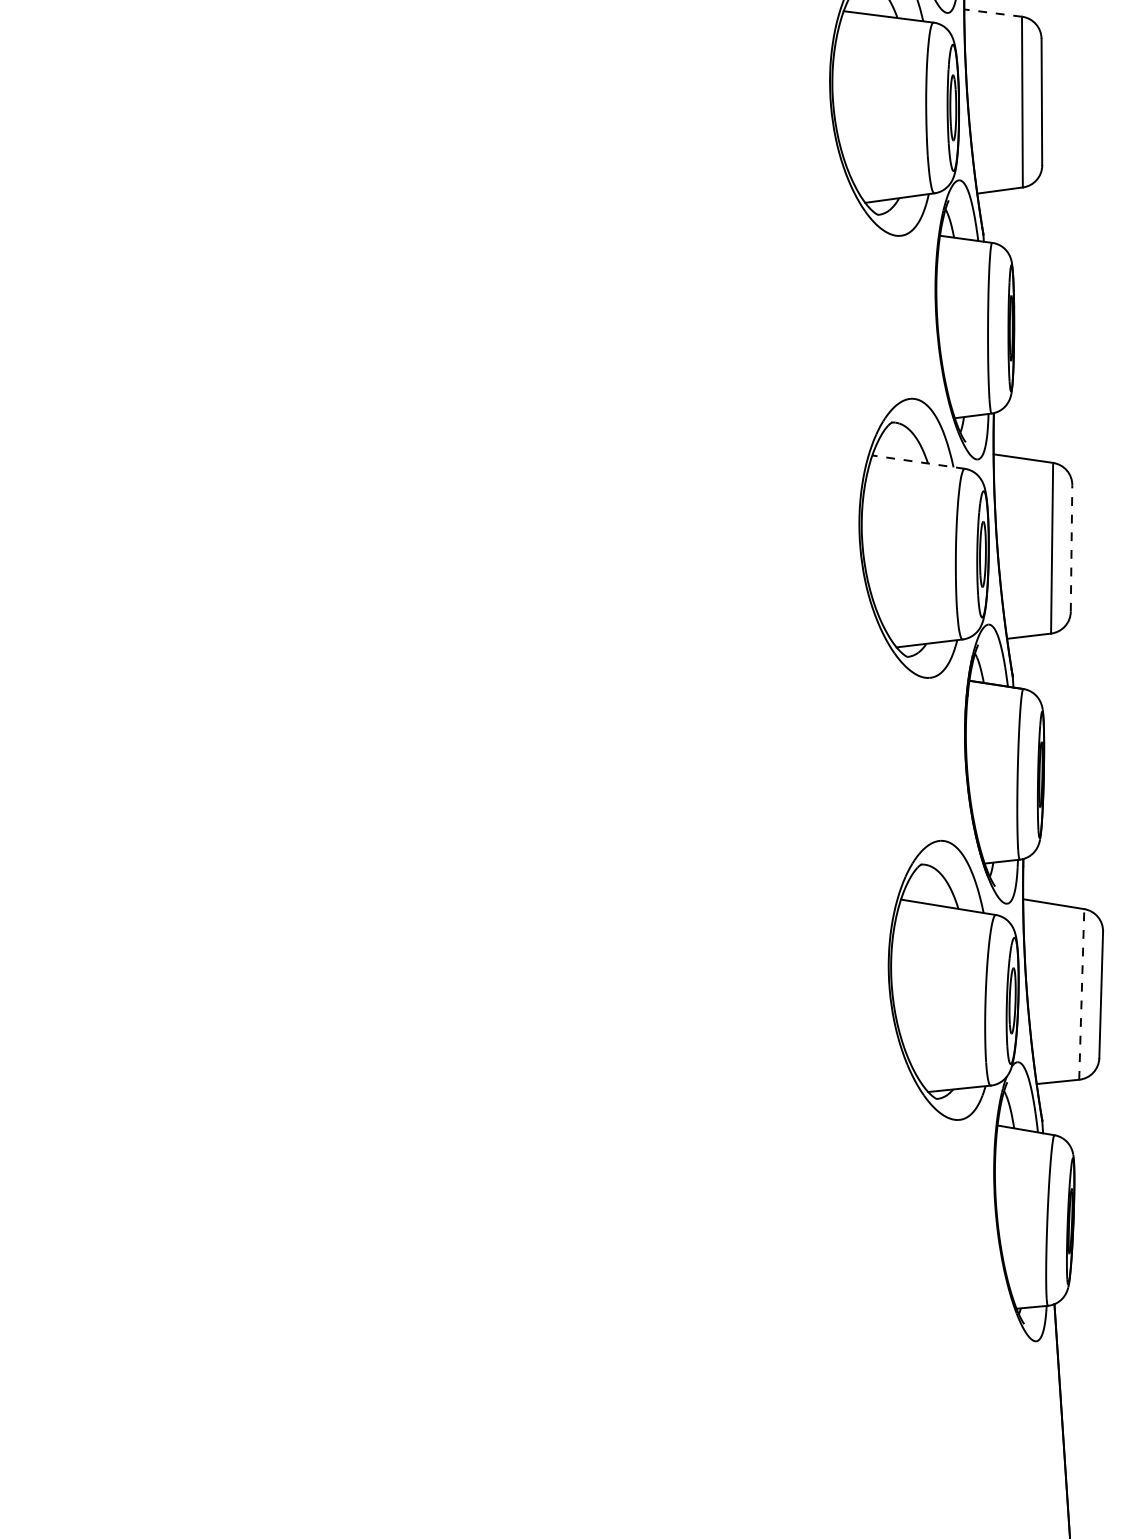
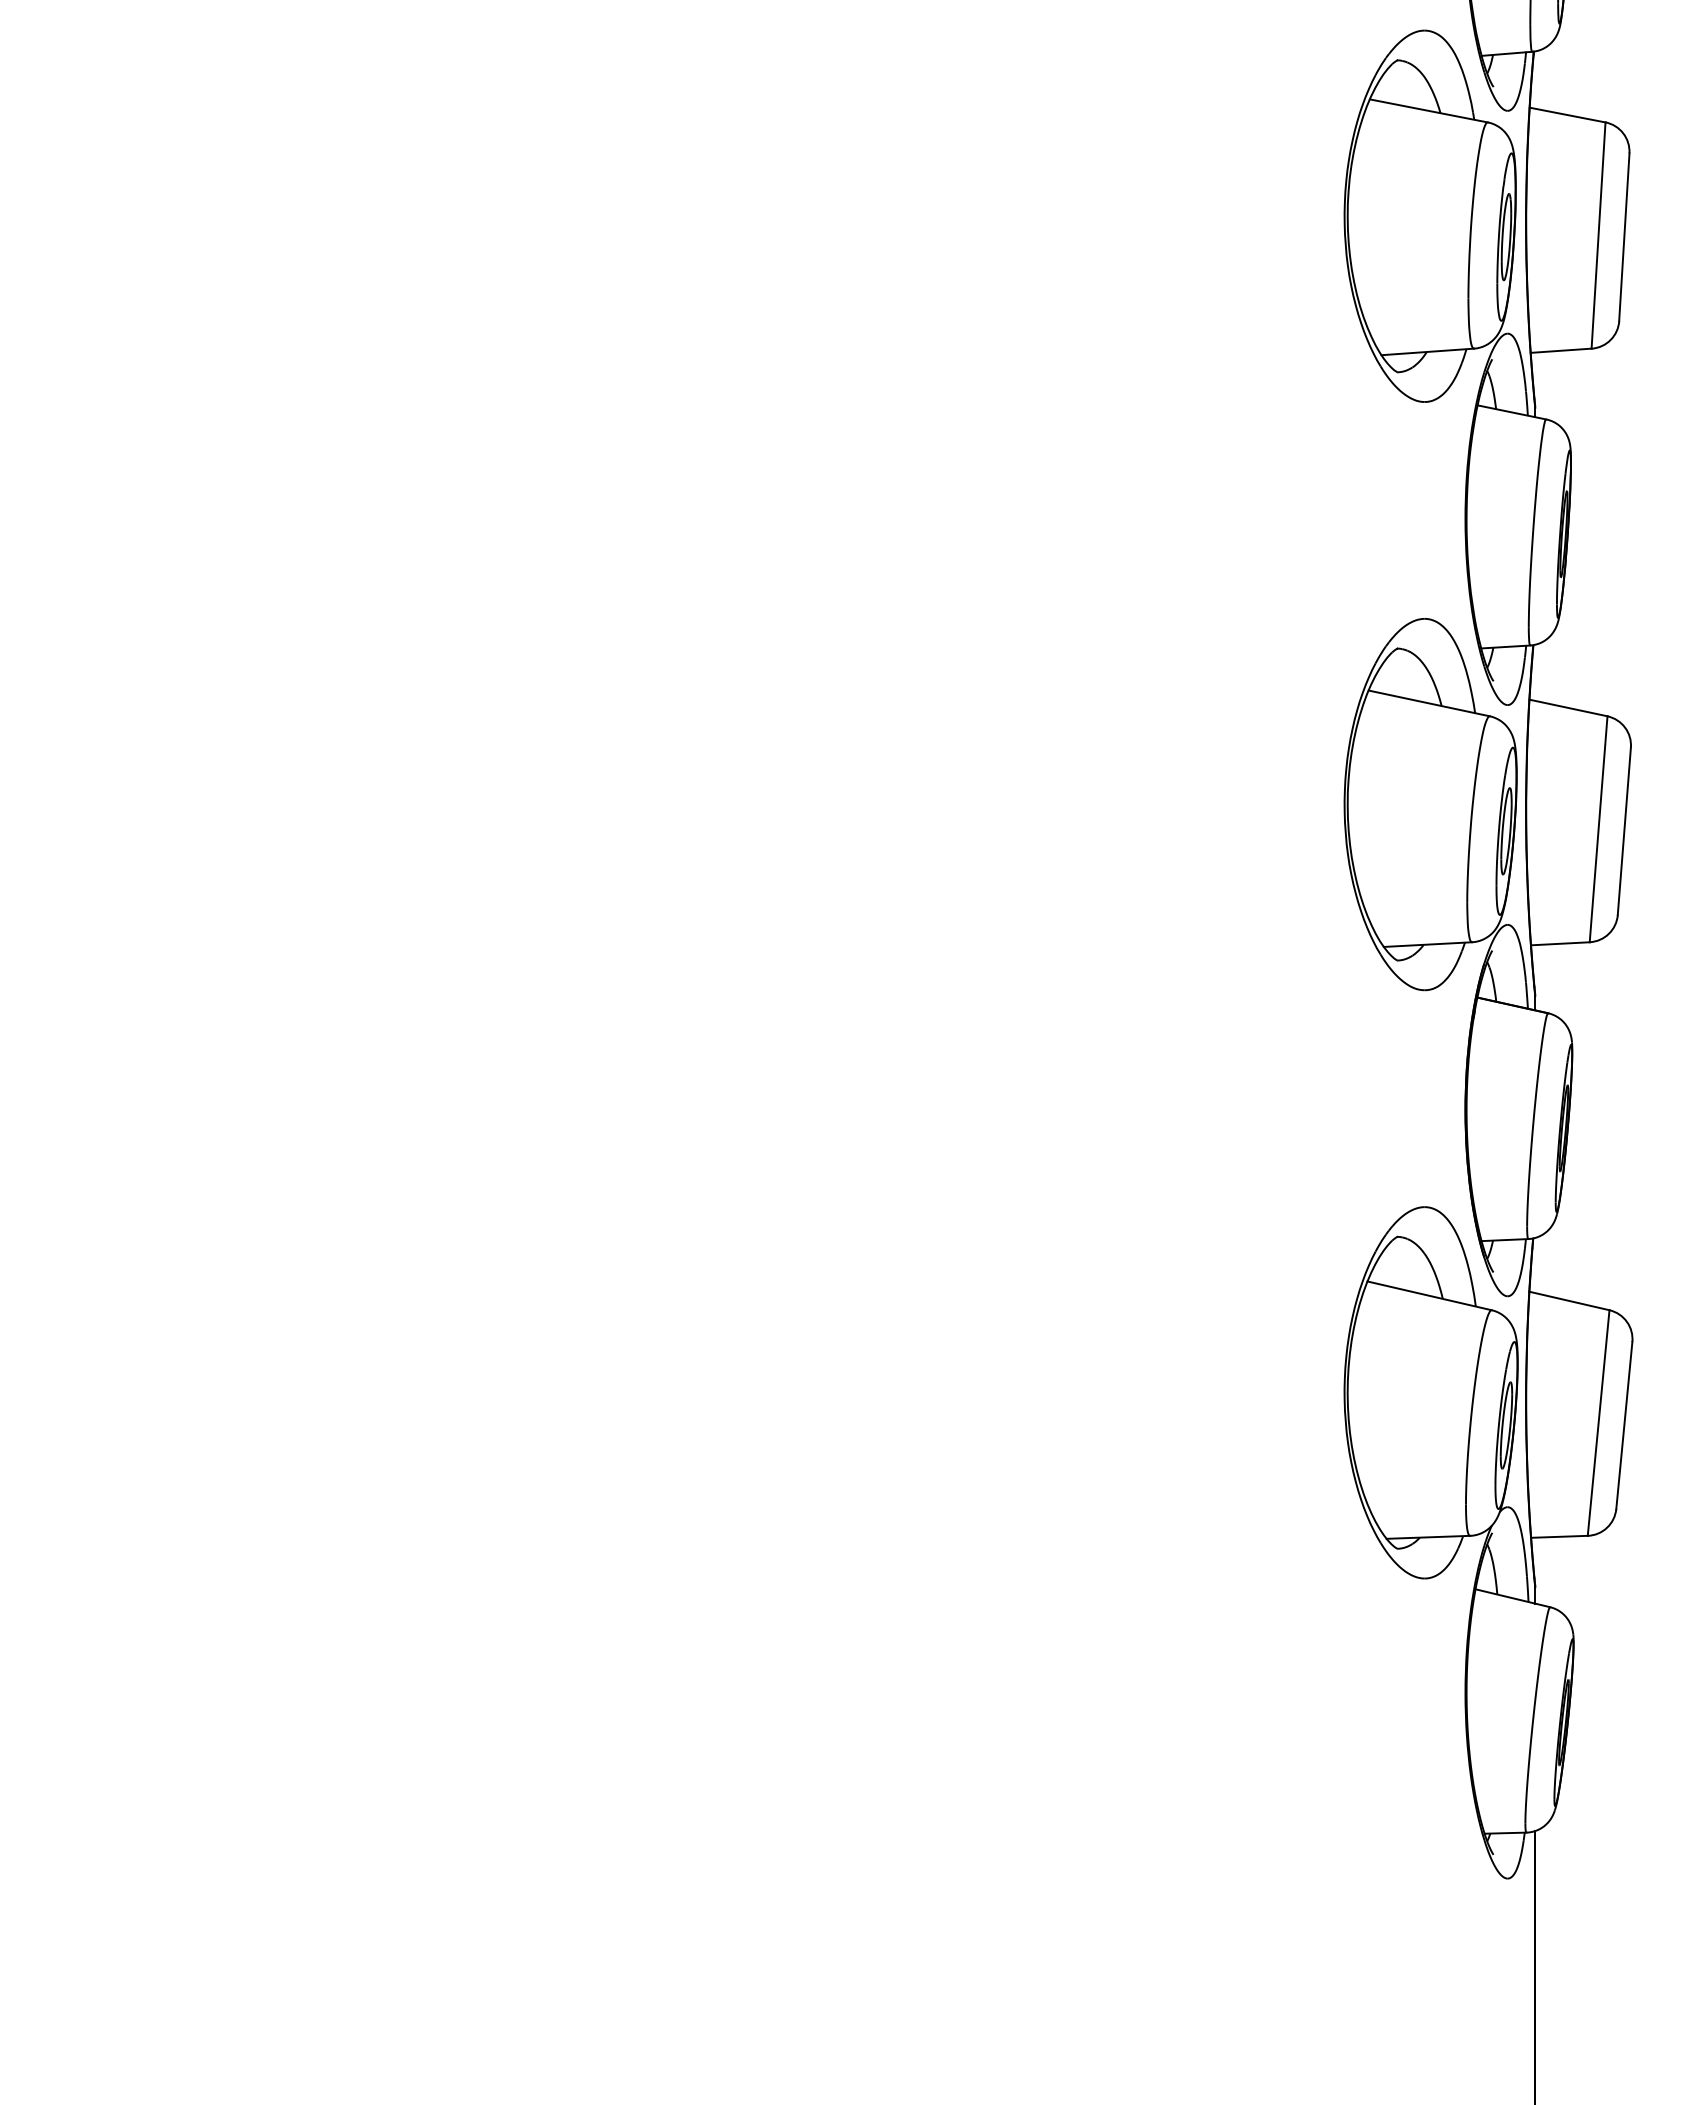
line: (993, 13) -> (1567, 115), dashed -> solid
line: (918, 462) -> (1429, 703), dashed -> solid
line: (1071, 548) -> (1624, 831), dashed -> solid
line: (1081, 994) -> (1598, 1422), dashed -> solid

